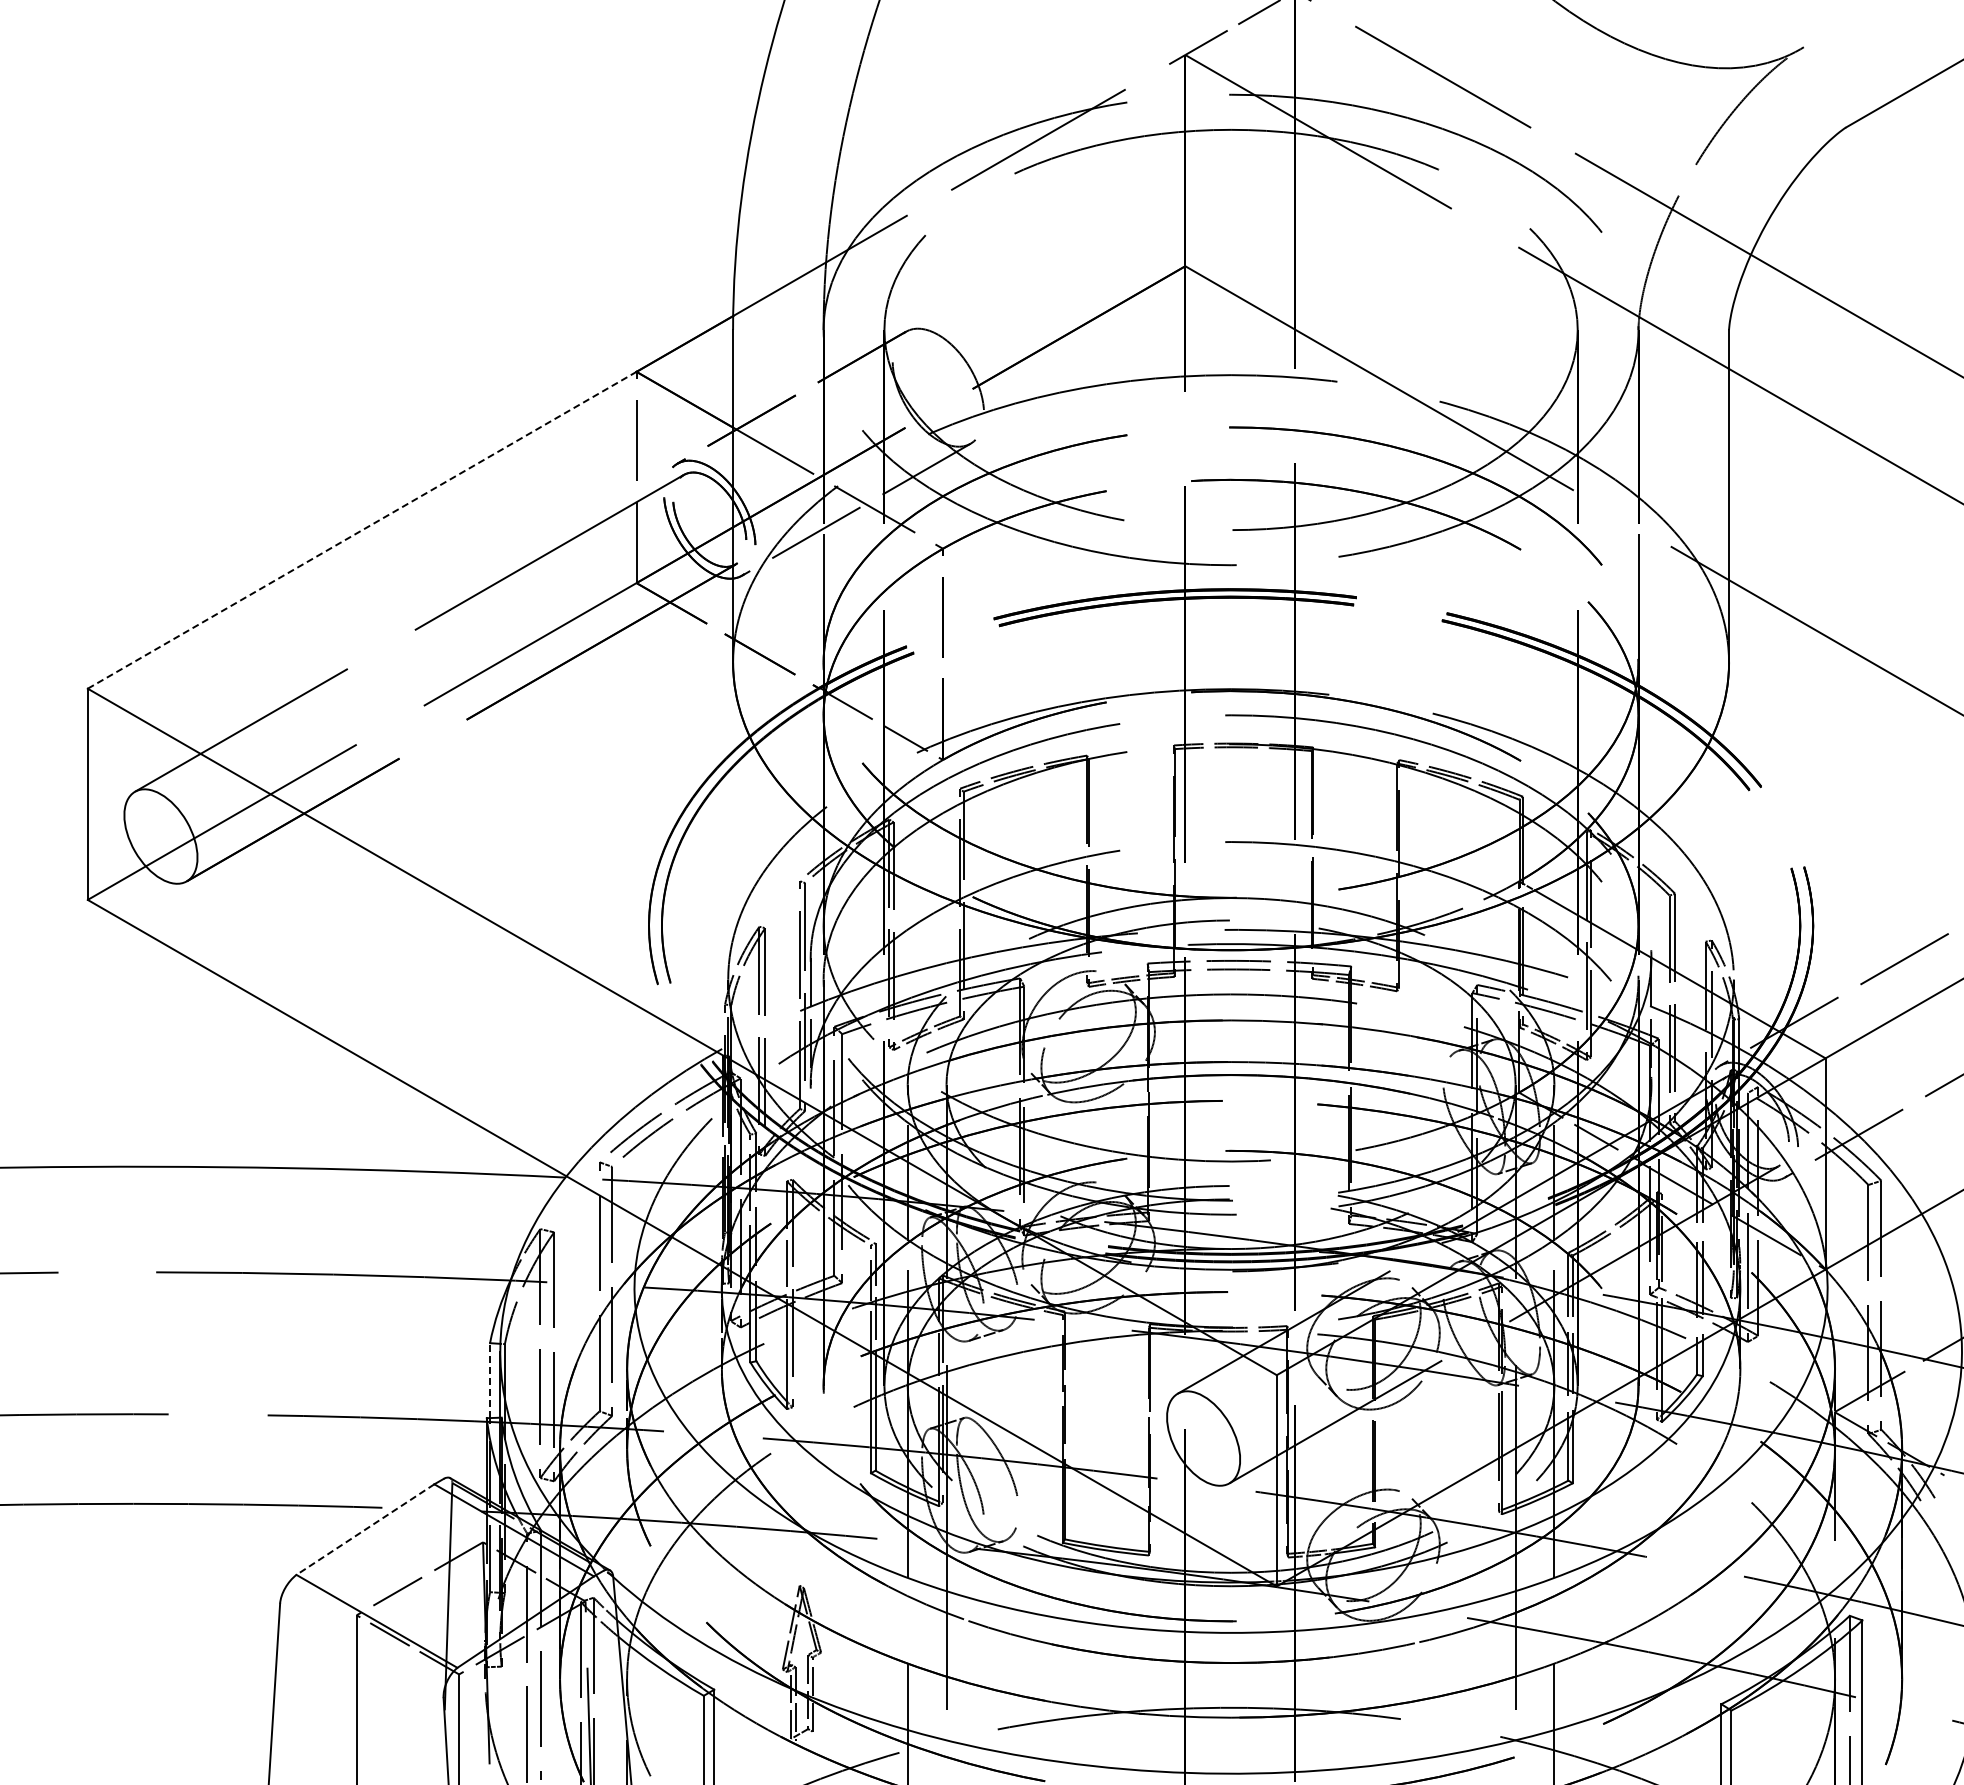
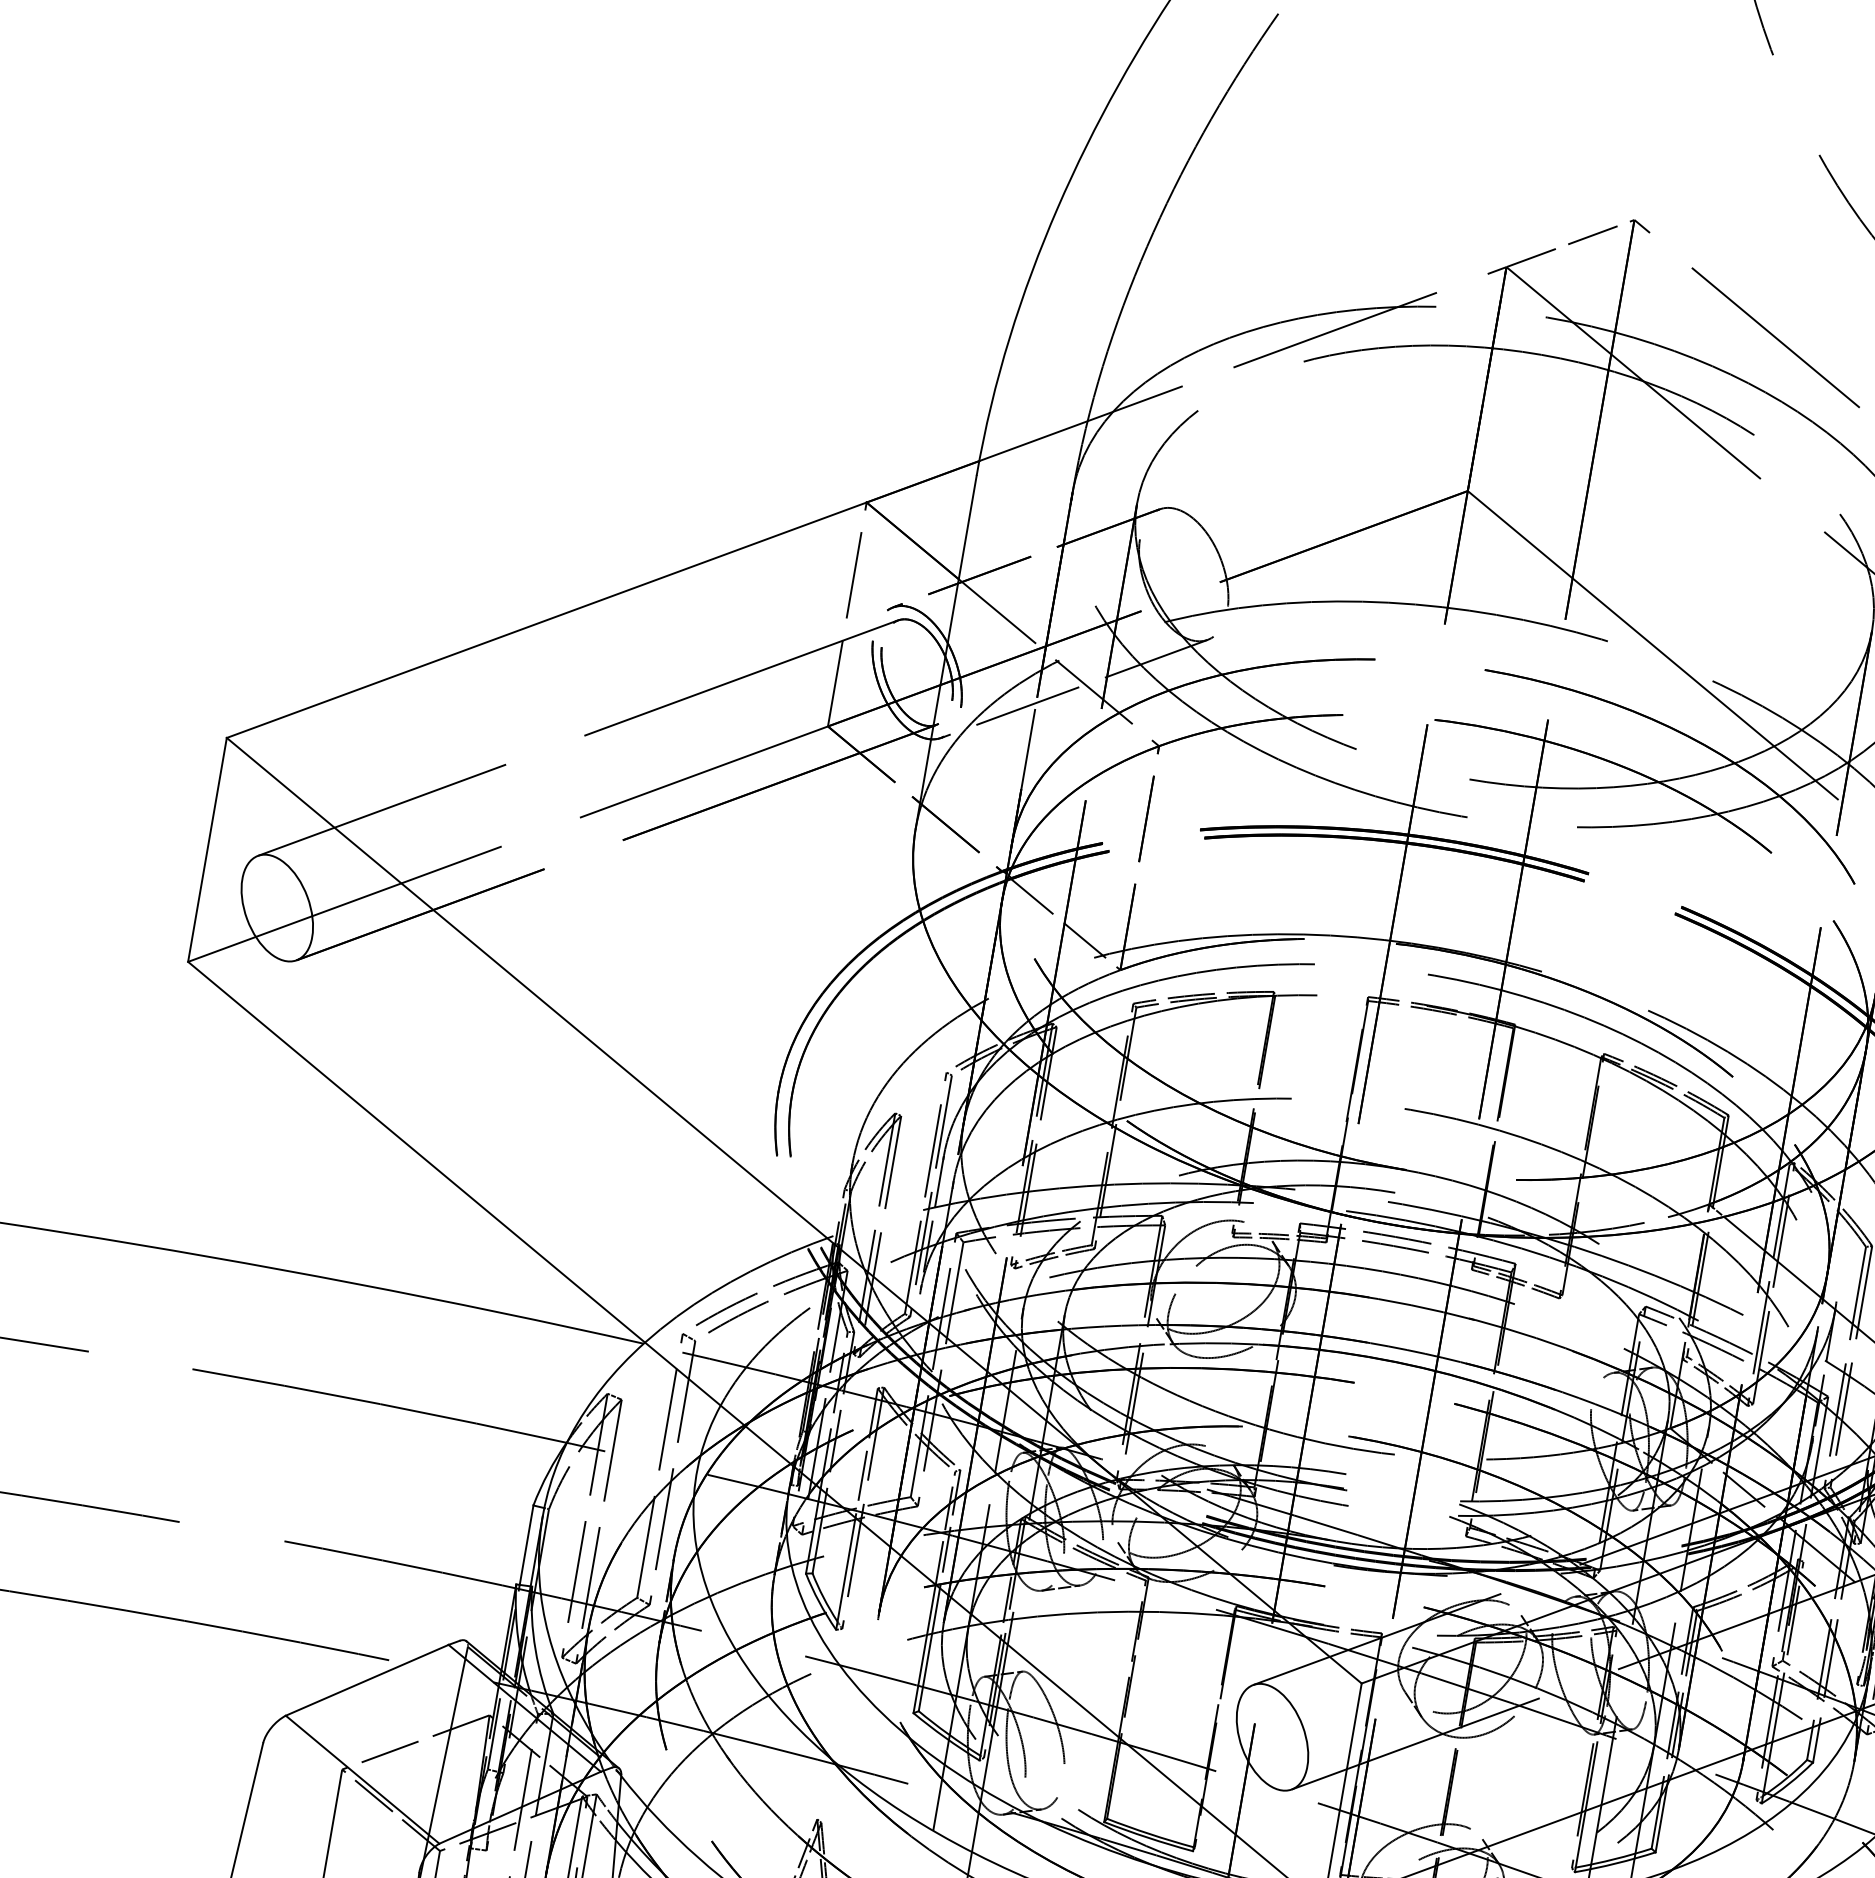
line: (362, 530) -> (547, 620), dashed -> solid
line: (490, 1380) -> (527, 1545), dashed -> solid
line: (365, 1529) -> (367, 1680), dashed -> solid

